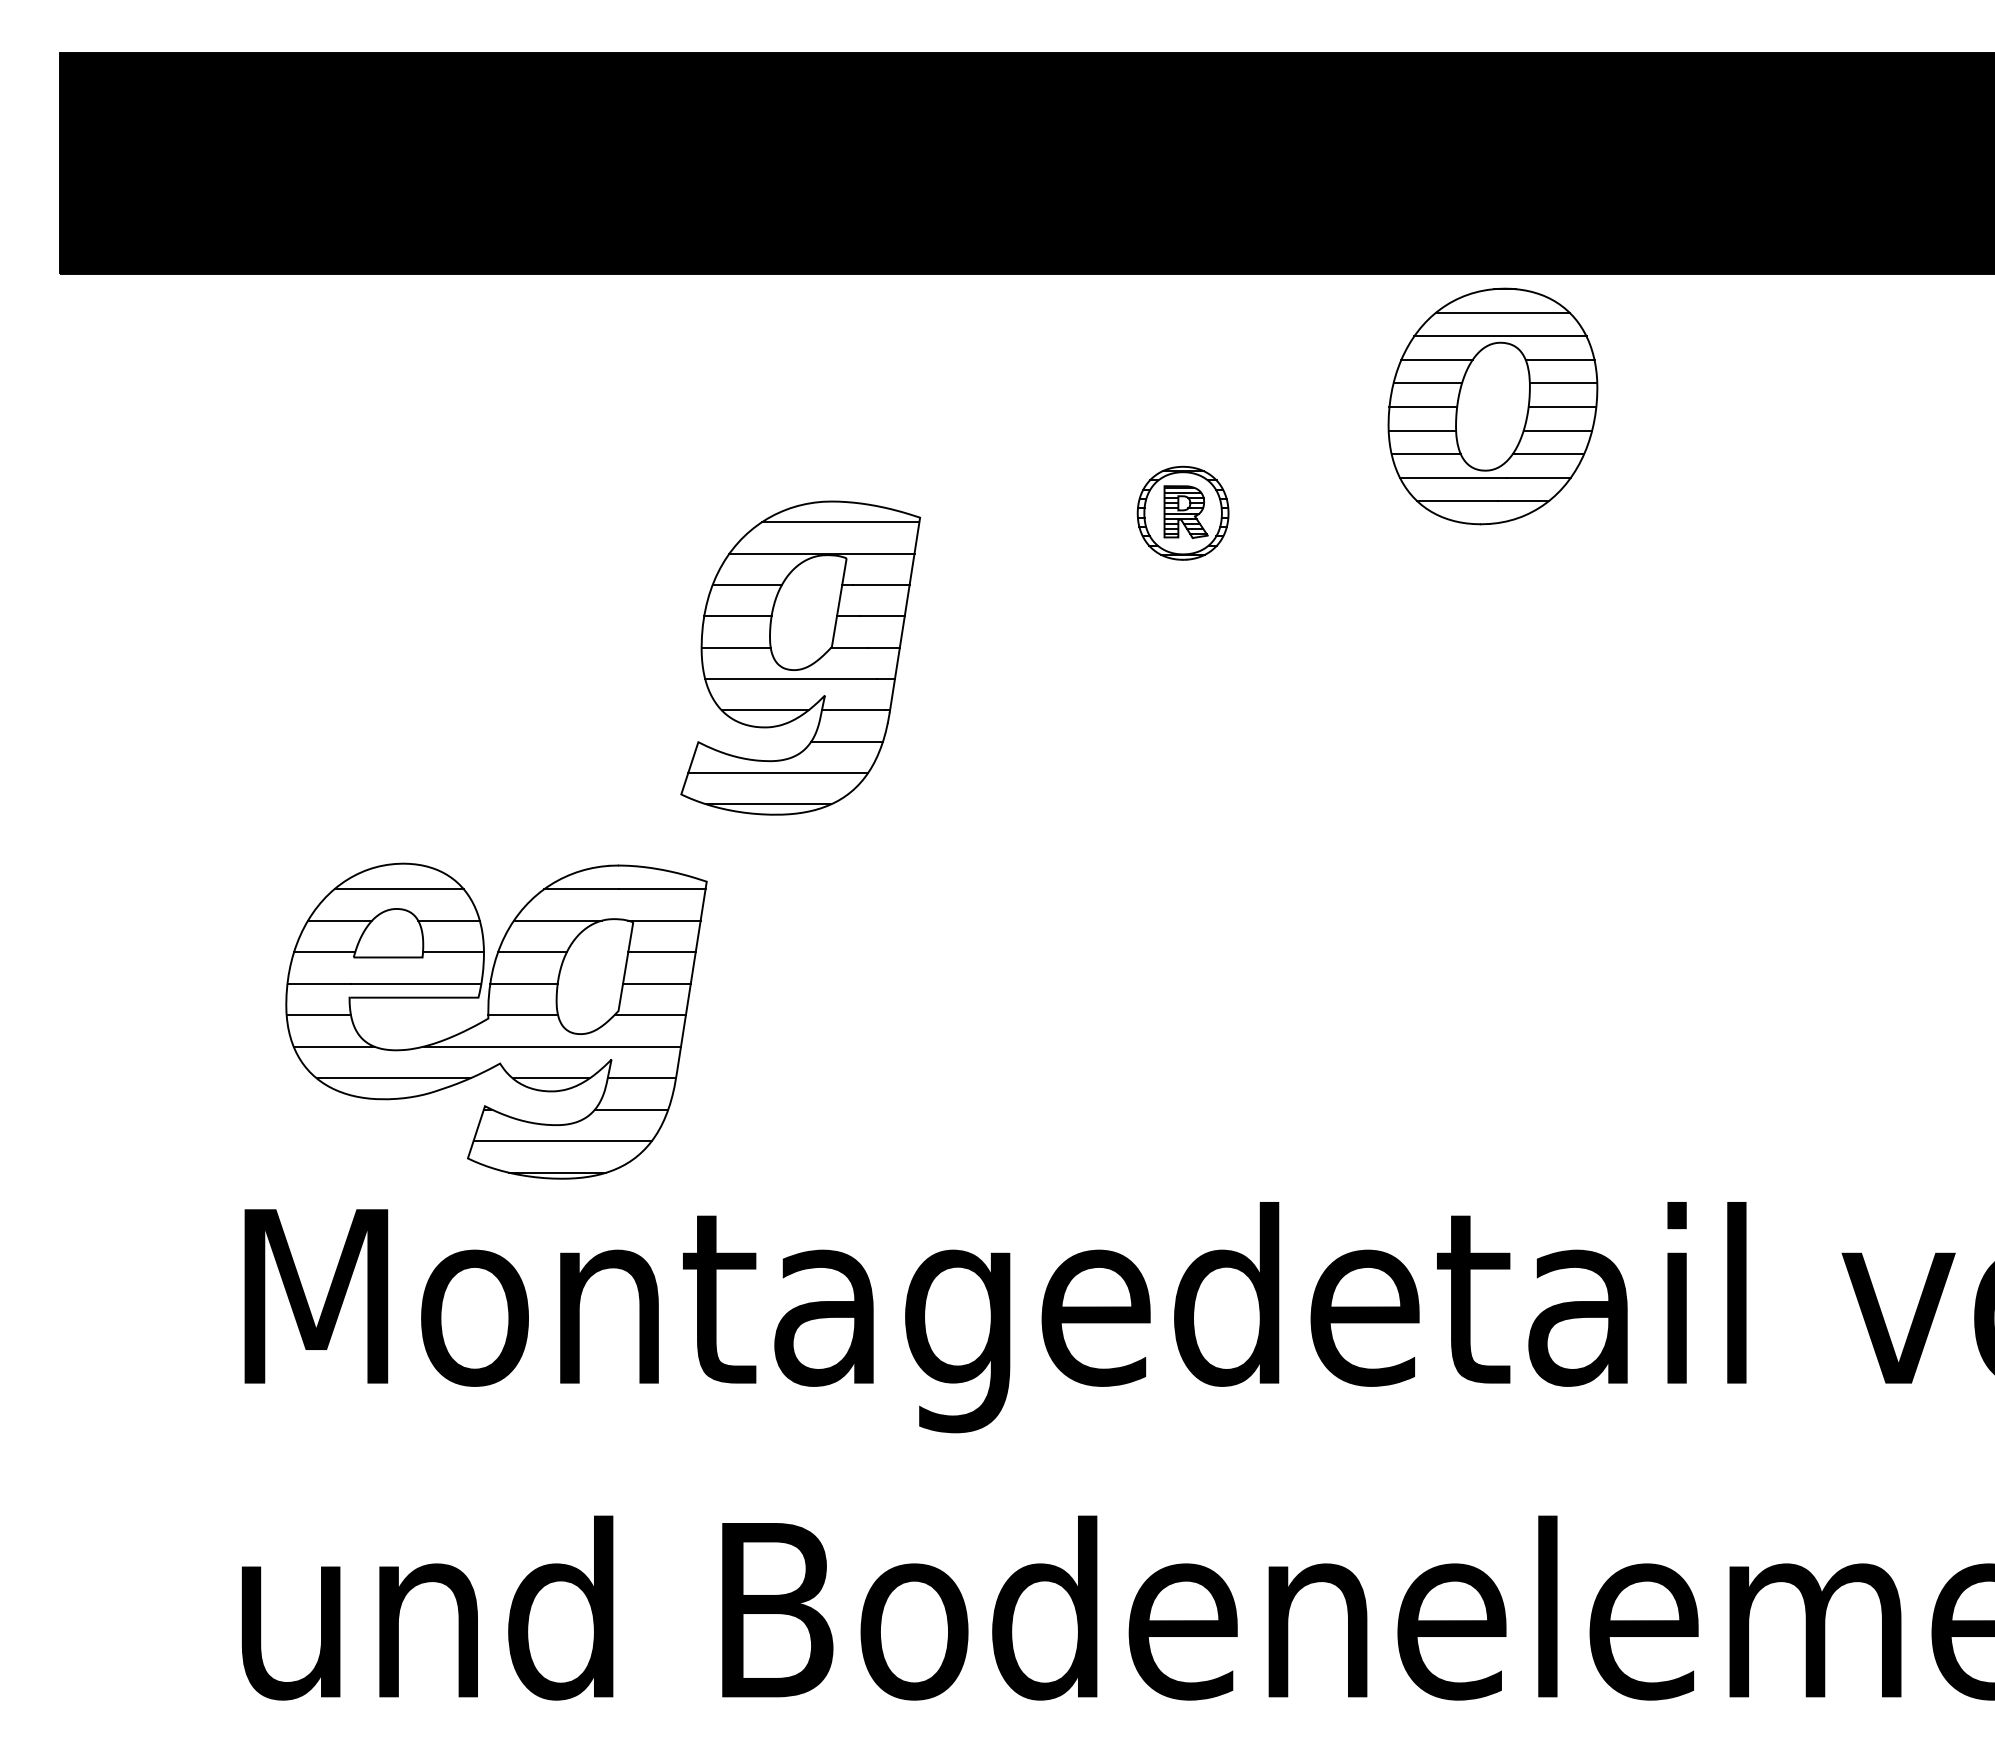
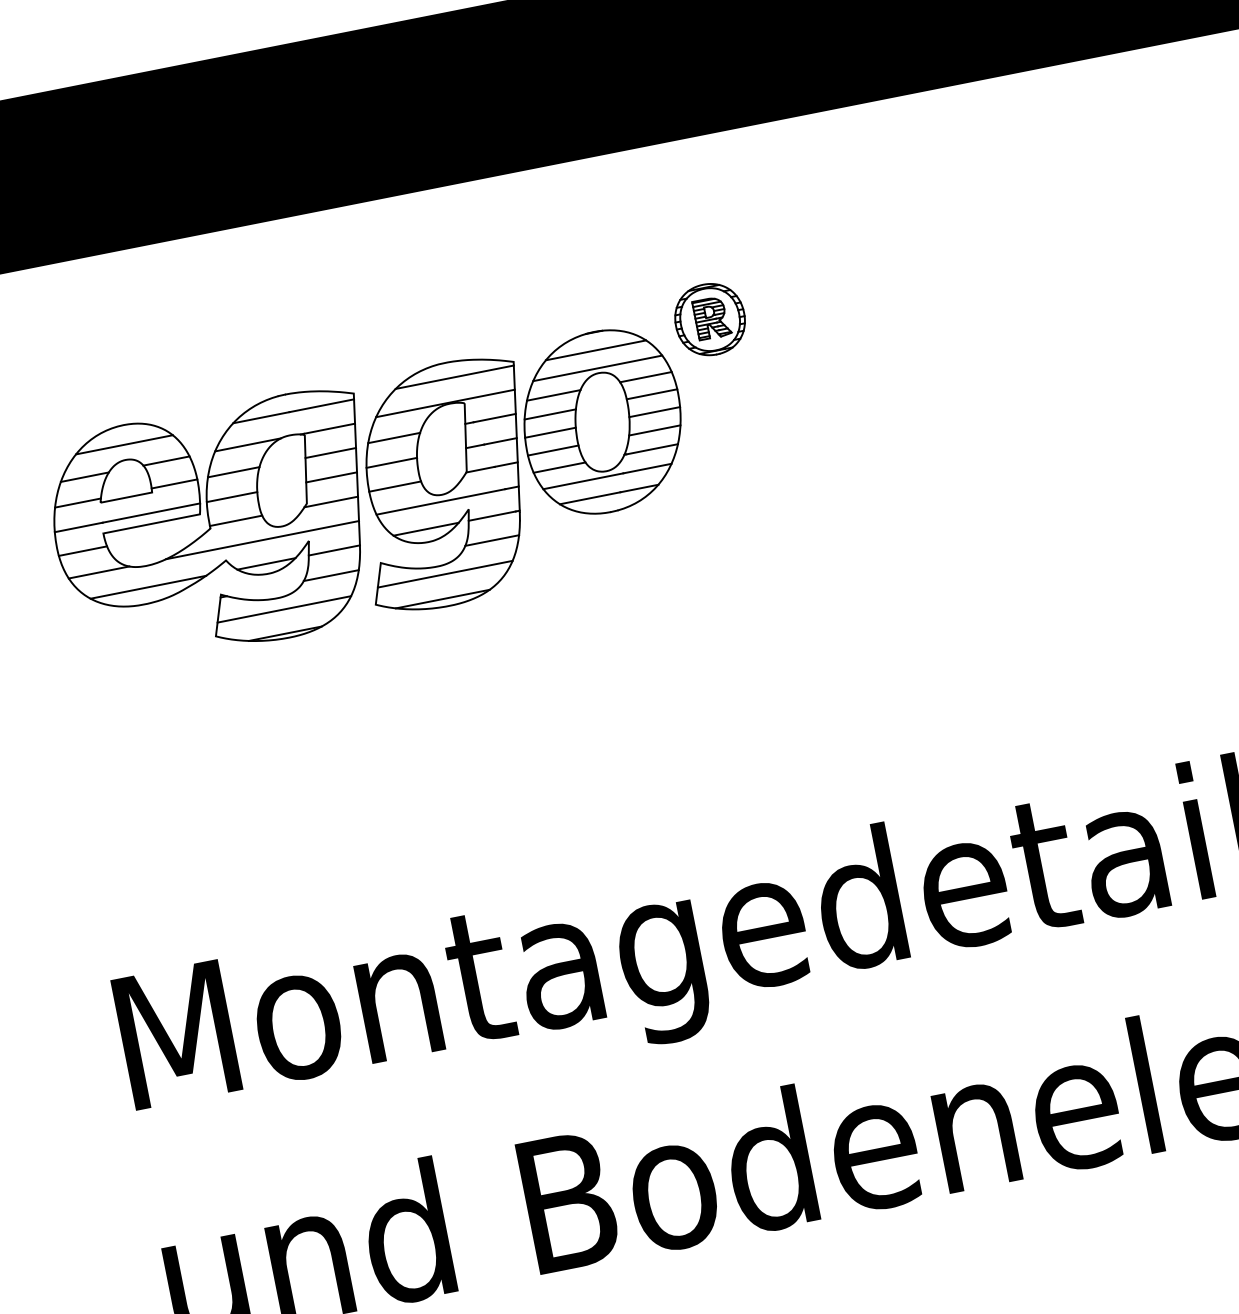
part: (1492, 406) -> (602, 422), moved
part: (496, 1020) -> (216, 528), moved

